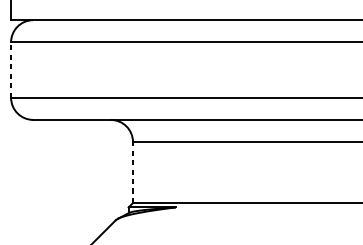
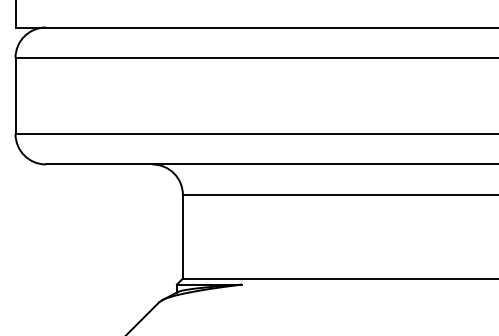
line: (11, 69) -> (15, 95), dashed -> solid
line: (132, 172) -> (182, 236), dashed -> solid

